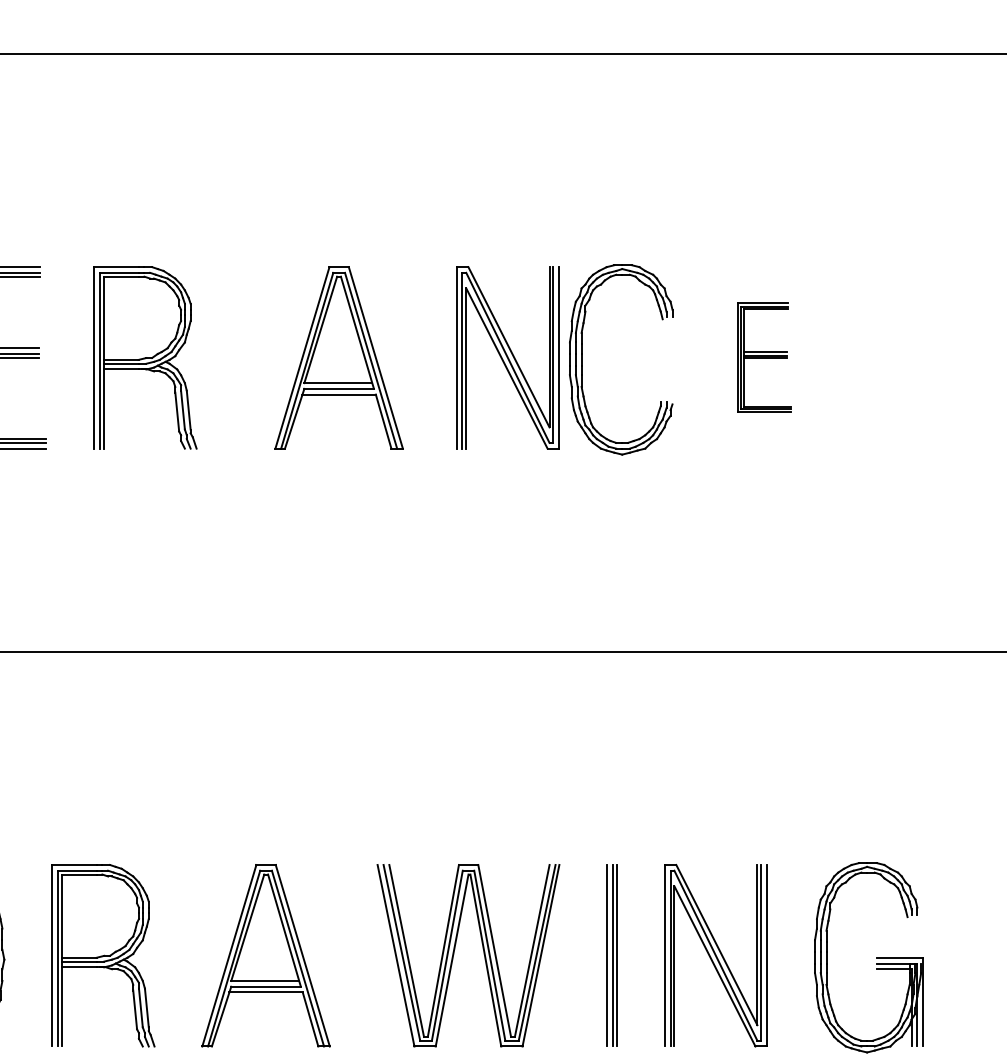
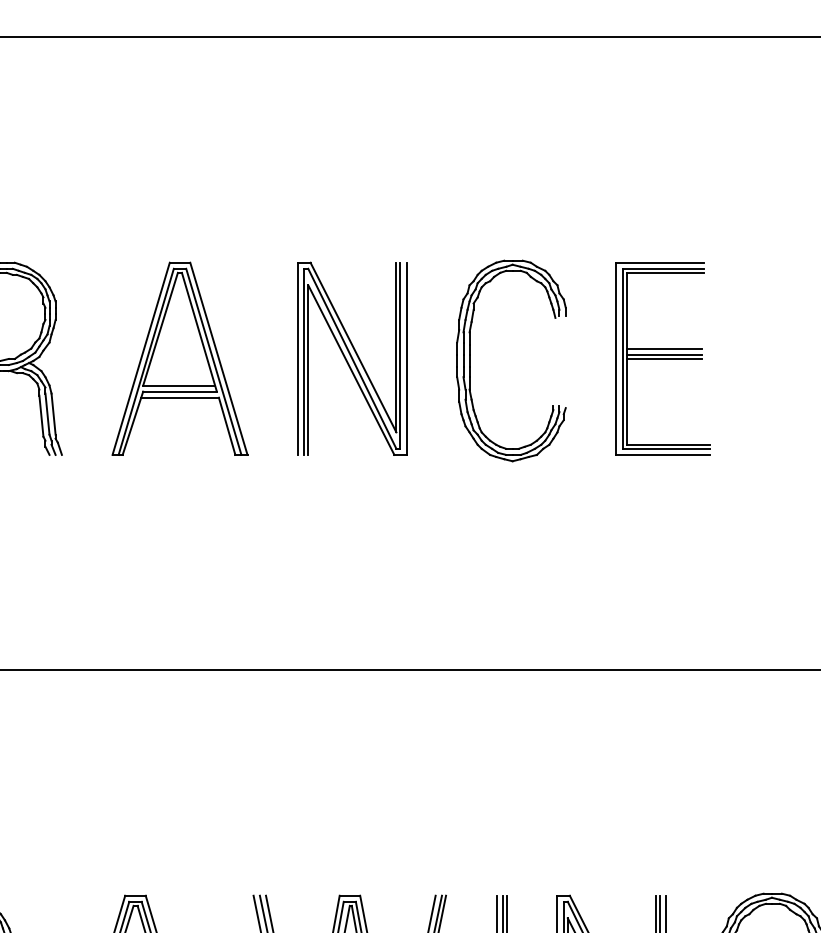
part: (338, 357) -> (179, 358), moved
part: (507, 357) -> (351, 358), moved
part: (764, 357) -> (663, 358), size x1.67

